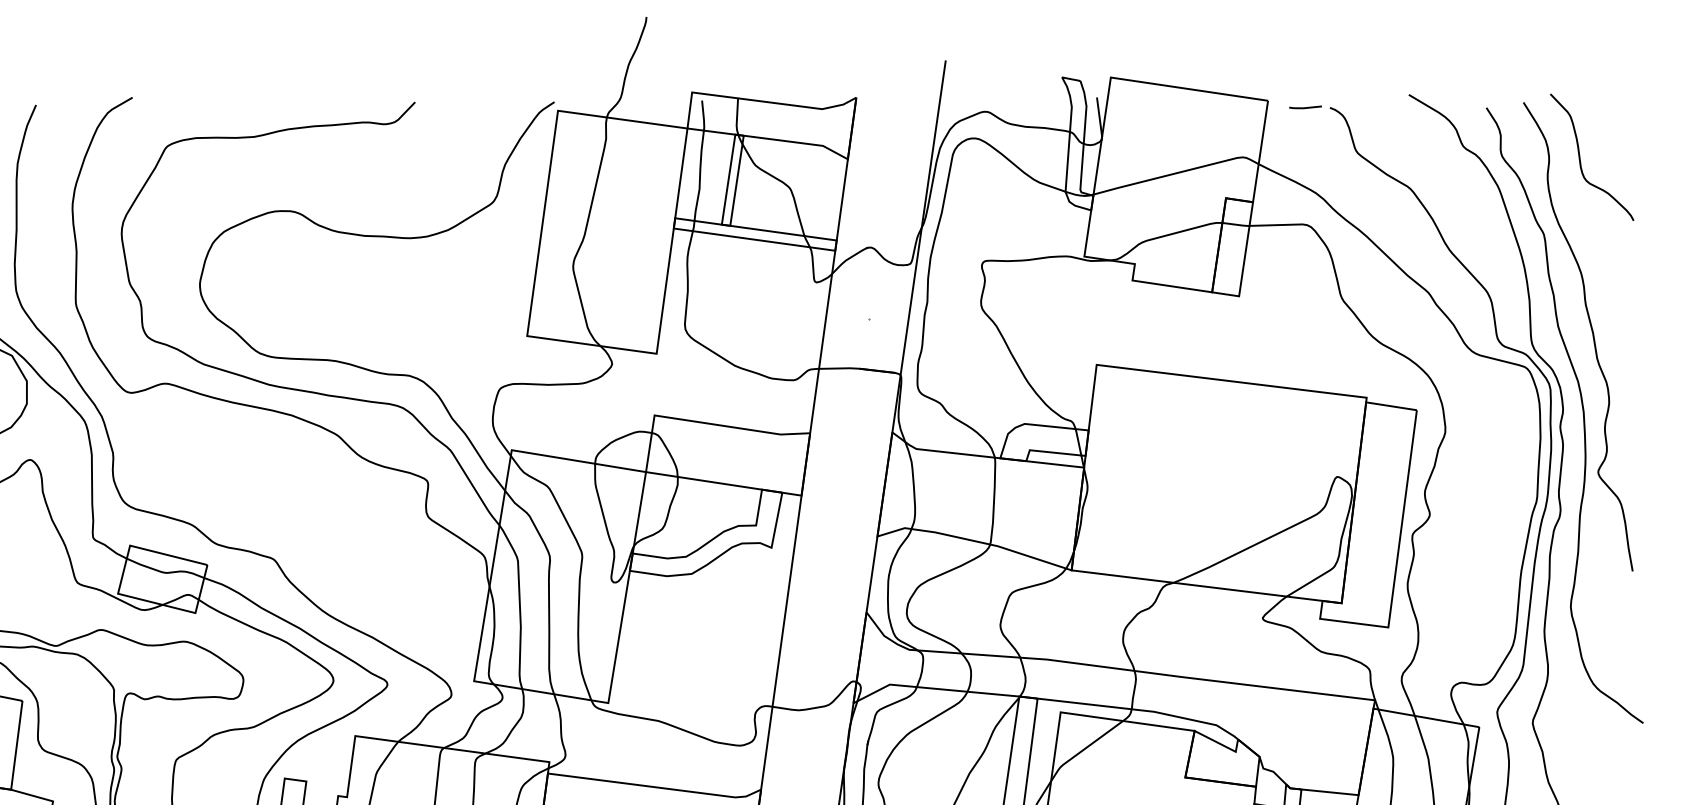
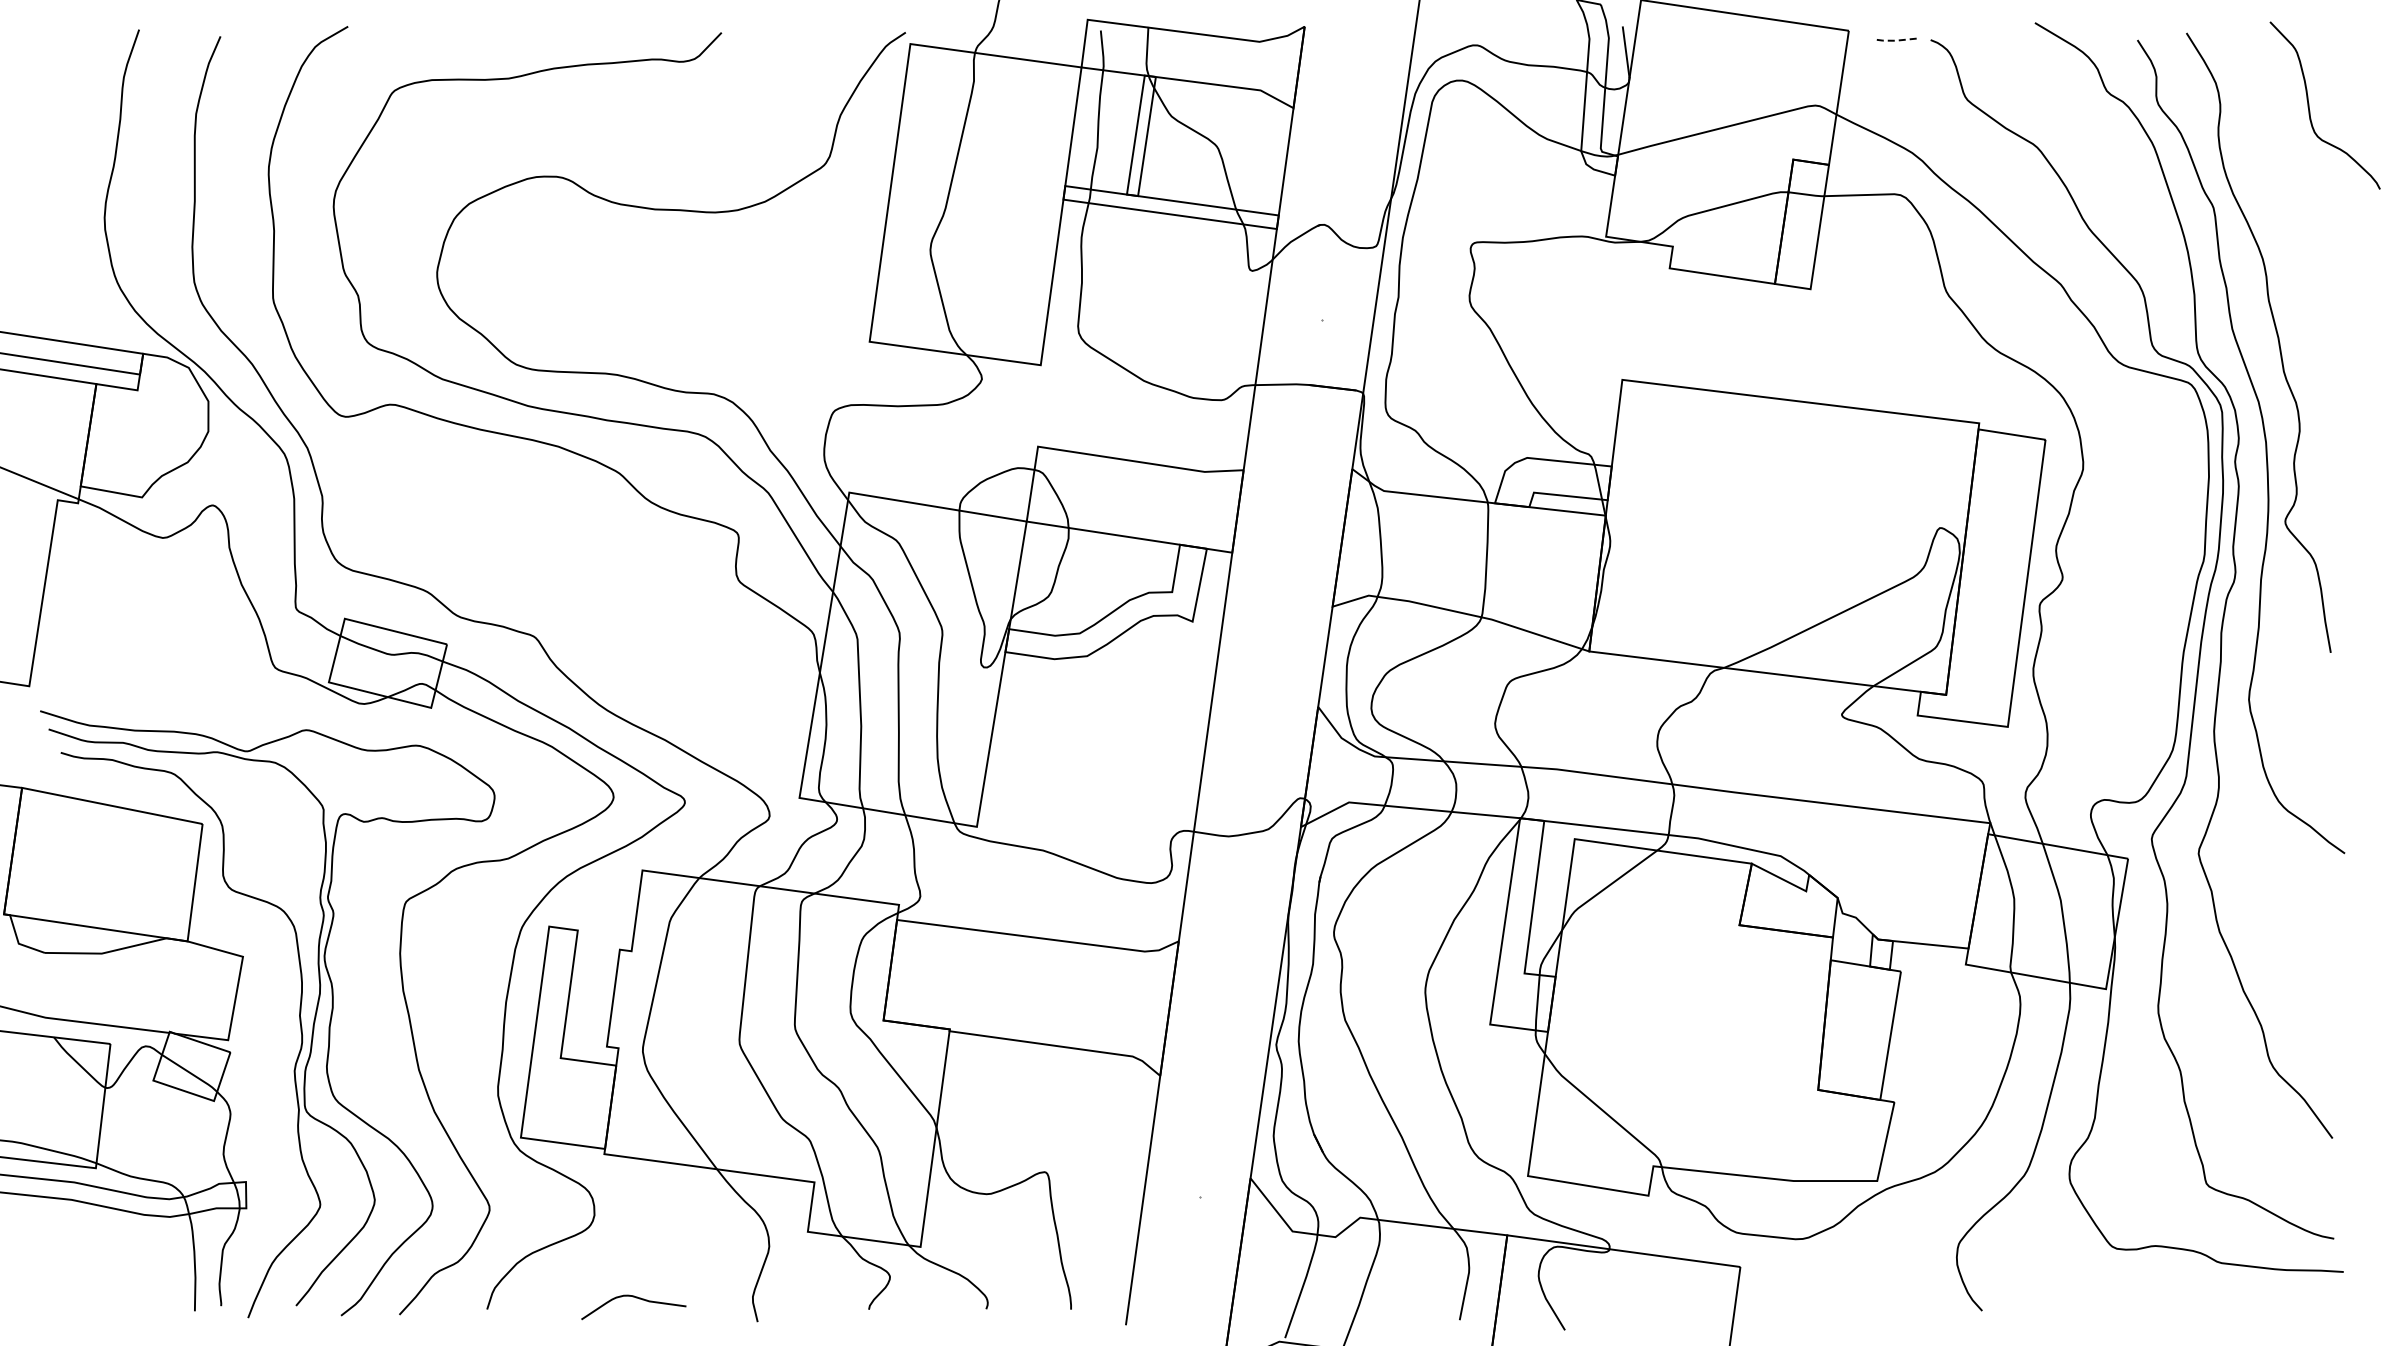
line: (1304, 108) -> (1897, 40), solid -> dashed
curve: (1581, 161) -> (2310, 110), moved

